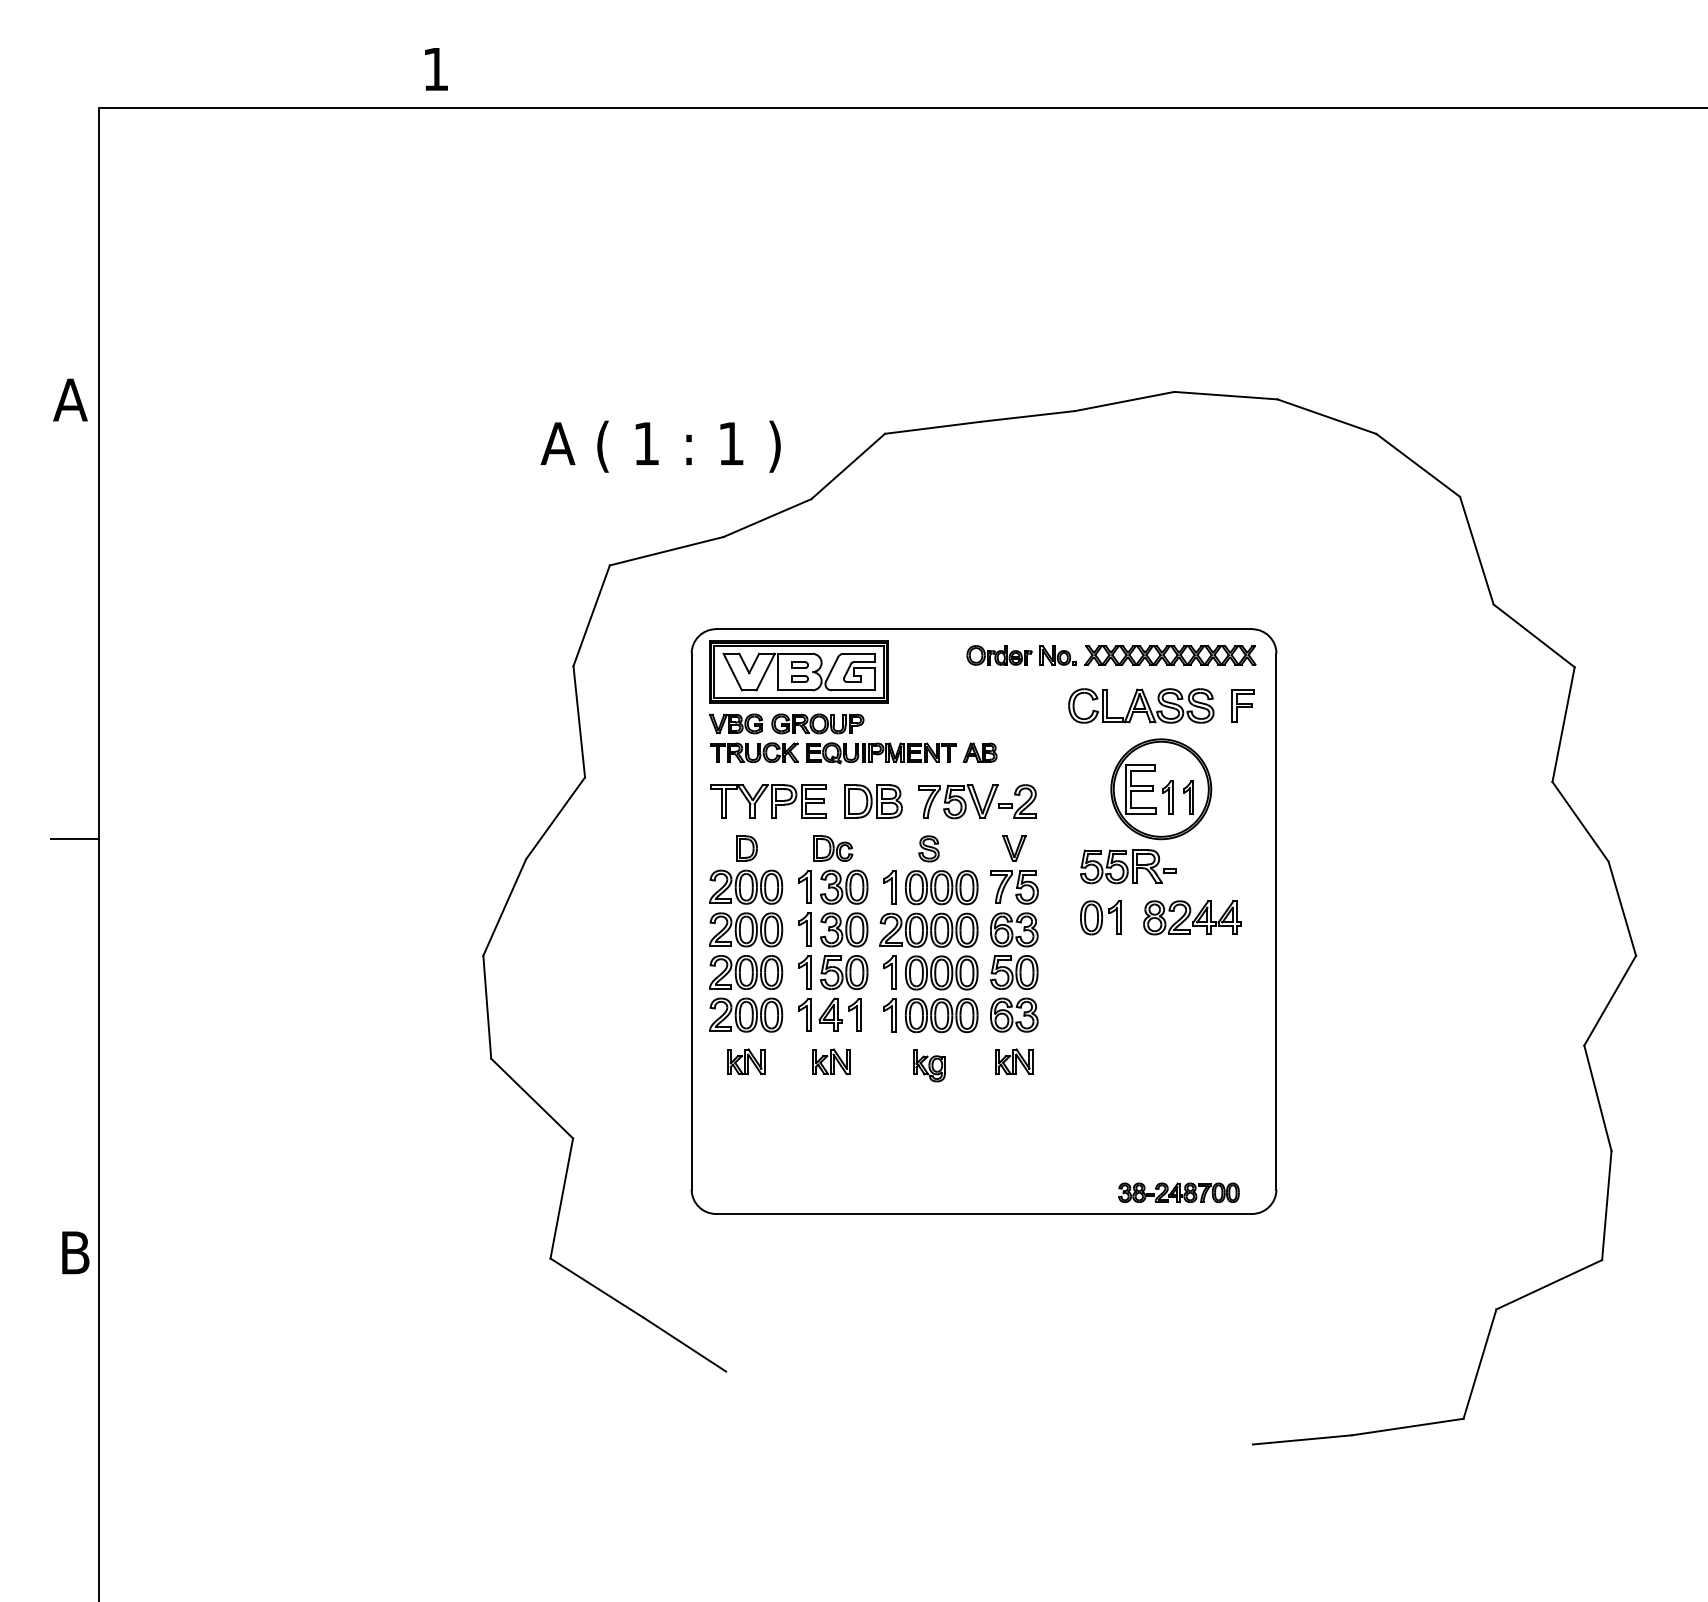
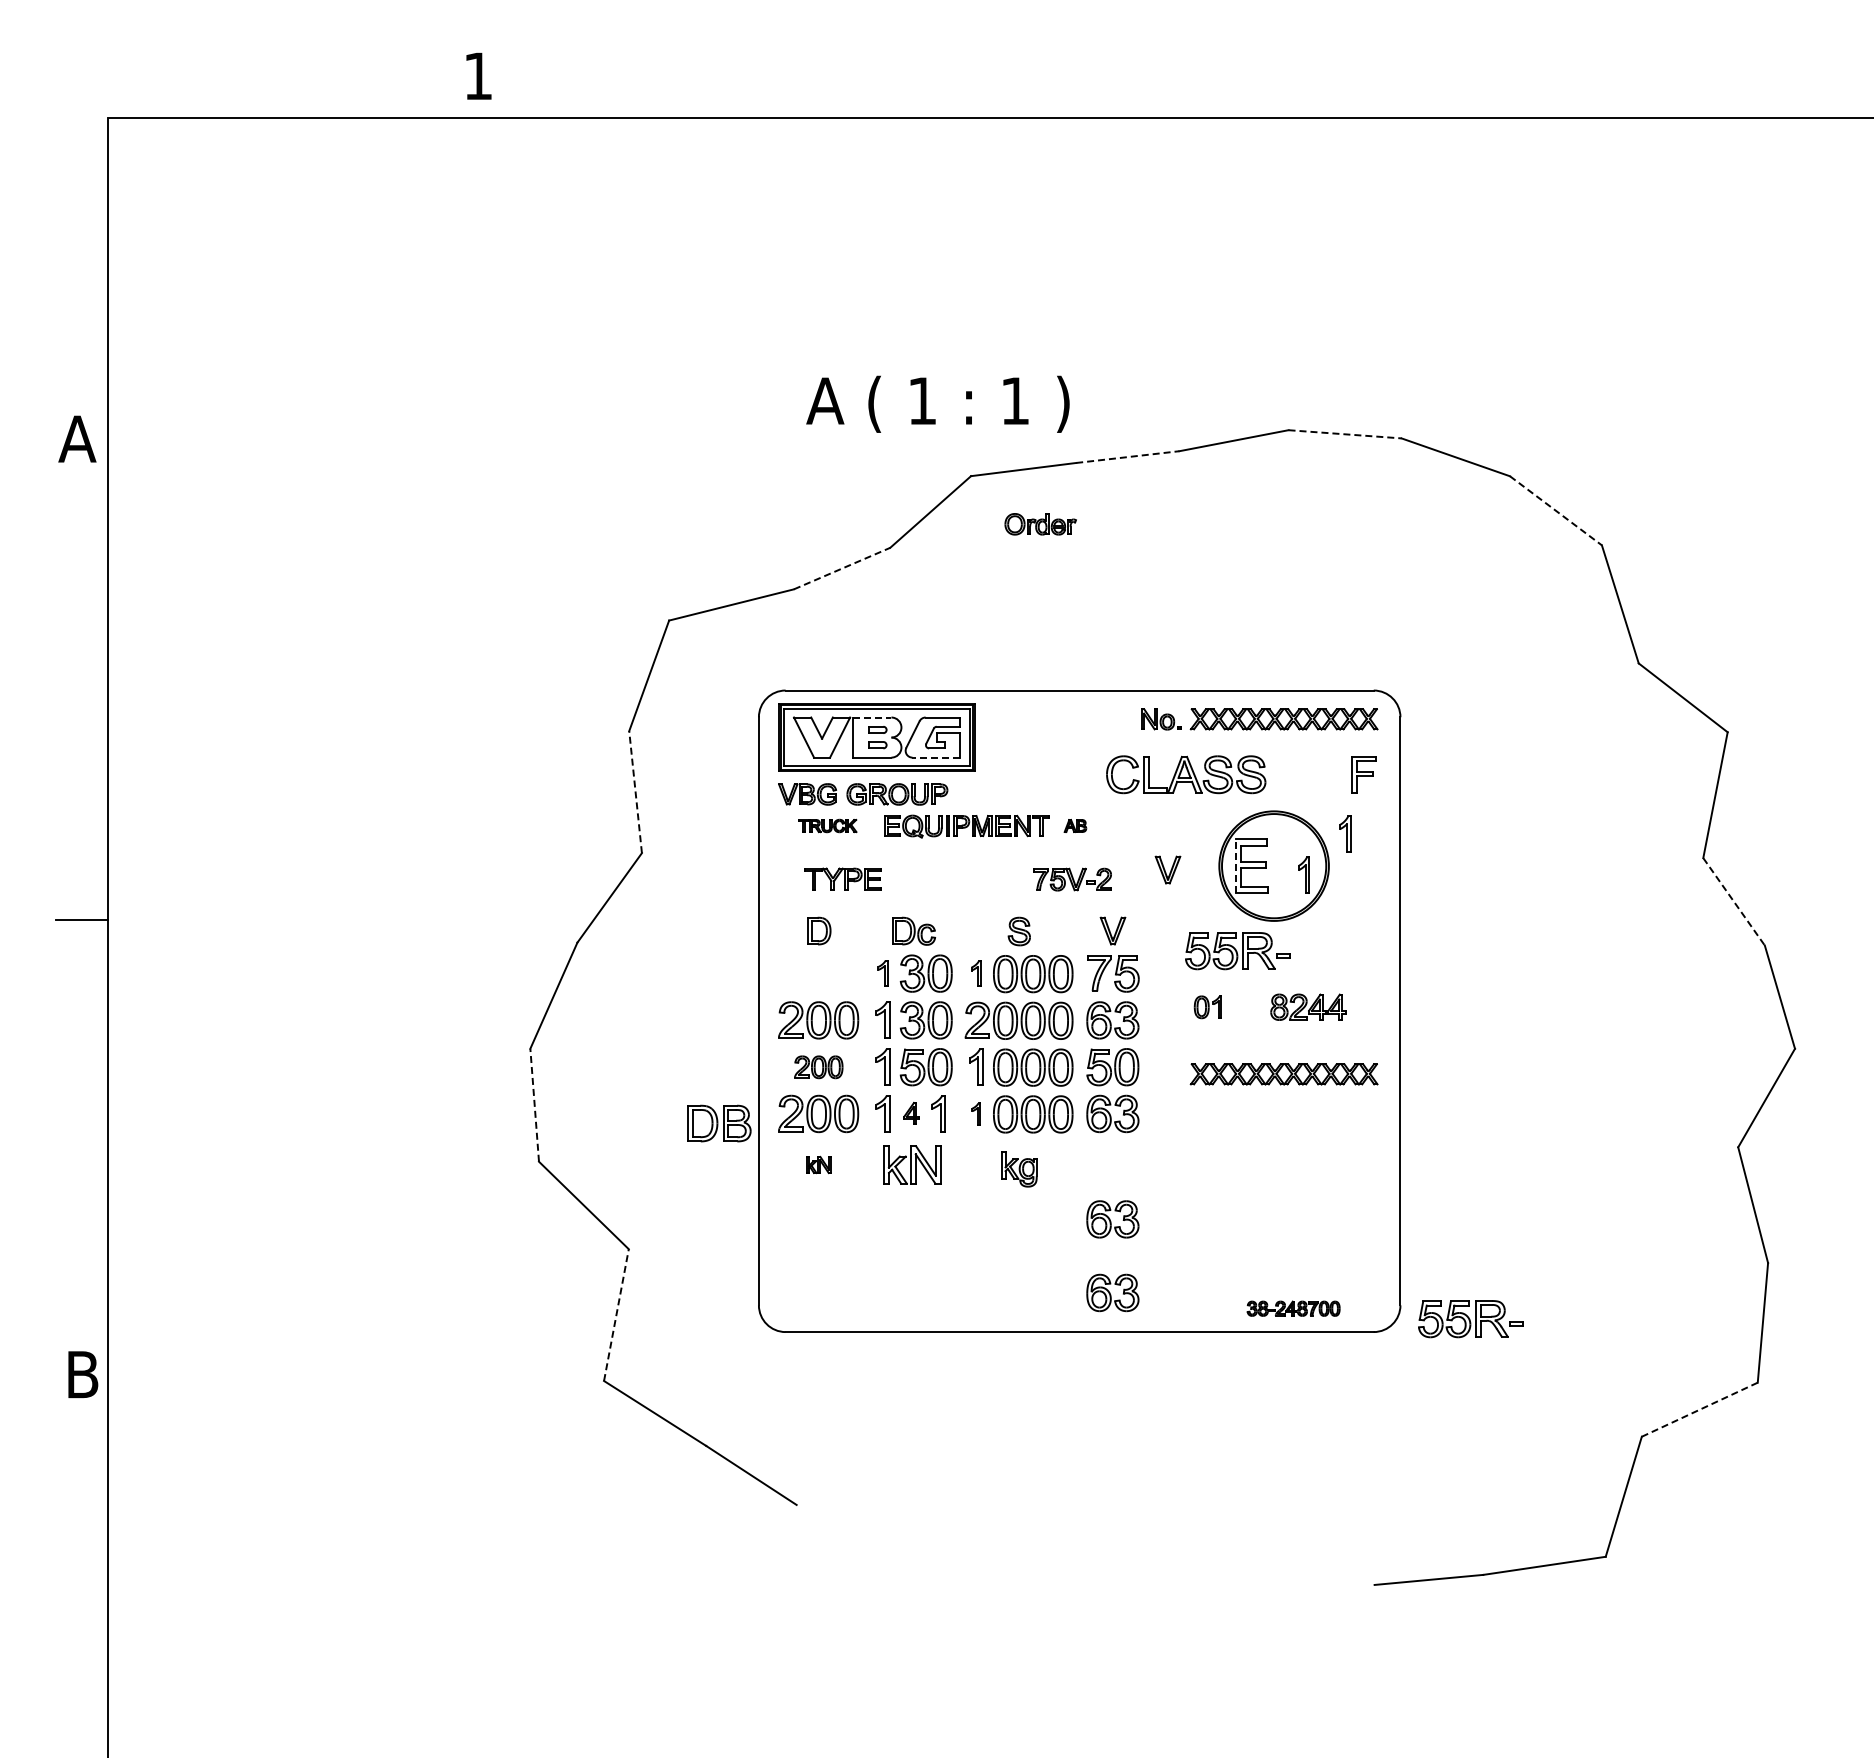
line: (1226, 395) -> (1345, 434), solid -> dashed
line: (1027, 416) -> (1127, 457), solid -> dashed
text: (660, 445) -> (937, 403), moved
line: (1418, 466) -> (1556, 511), solid -> dashed
line: (767, 517) -> (842, 568), solid -> dashed
line: (795, 653) -> (872, 717), solid -> dashed
part: (999, 655) -> (1040, 524), moved
line: (853, 690) -> (936, 757), solid -> dashed
part: (1141, 705) -> (1186, 774), moved
line: (579, 721) -> (635, 791), solid -> dashed
part: (754, 752) -> (827, 825), size x0.6
part: (980, 752) -> (1075, 825), size x0.6
line: (1126, 789) -> (1235, 866), solid -> dashed
part: (1064, 792) -> (1167, 869), added
part: (1168, 796) -> (1345, 833), moved
part: (768, 800) -> (843, 878), size x0.6
part: (873, 801) -> (719, 1123), moved
part: (977, 801) -> (1072, 879), size x0.6
line: (1580, 822) -> (1734, 902), solid -> dashed
part: (804, 886) -> (882, 972), size x0.7
part: (745, 887) -> (818, 973), removed
part: (890, 887) -> (976, 973), size x0.7
part: (1100, 918) -> (1207, 1007), size x0.6
part: (1192, 918) -> (1308, 1007), size x0.7
part: (745, 972) -> (818, 1067), size x0.6
part: (1169, 979) -> (1283, 1074), added
line: (487, 1007) -> (534, 1105), solid -> dashed
part: (830, 1014) -> (911, 1113), size x0.6
part: (890, 1014) -> (976, 1113), size x0.6
part: (745, 1061) -> (818, 1164), size x0.6
part: (830, 1061) -> (911, 1164), size x1.4
part: (1013, 1061) -> (1112, 1164), removed
part: (1013, 1111) -> (1112, 1219), added
part: (1013, 1177) -> (1112, 1292), added
part: (1178, 1192) -> (1293, 1308), size x0.7
line: (561, 1197) -> (616, 1314), solid -> dashed
part: (1340, 1202) -> (1470, 1319), added
line: (1549, 1284) -> (1699, 1409), solid -> dashed

